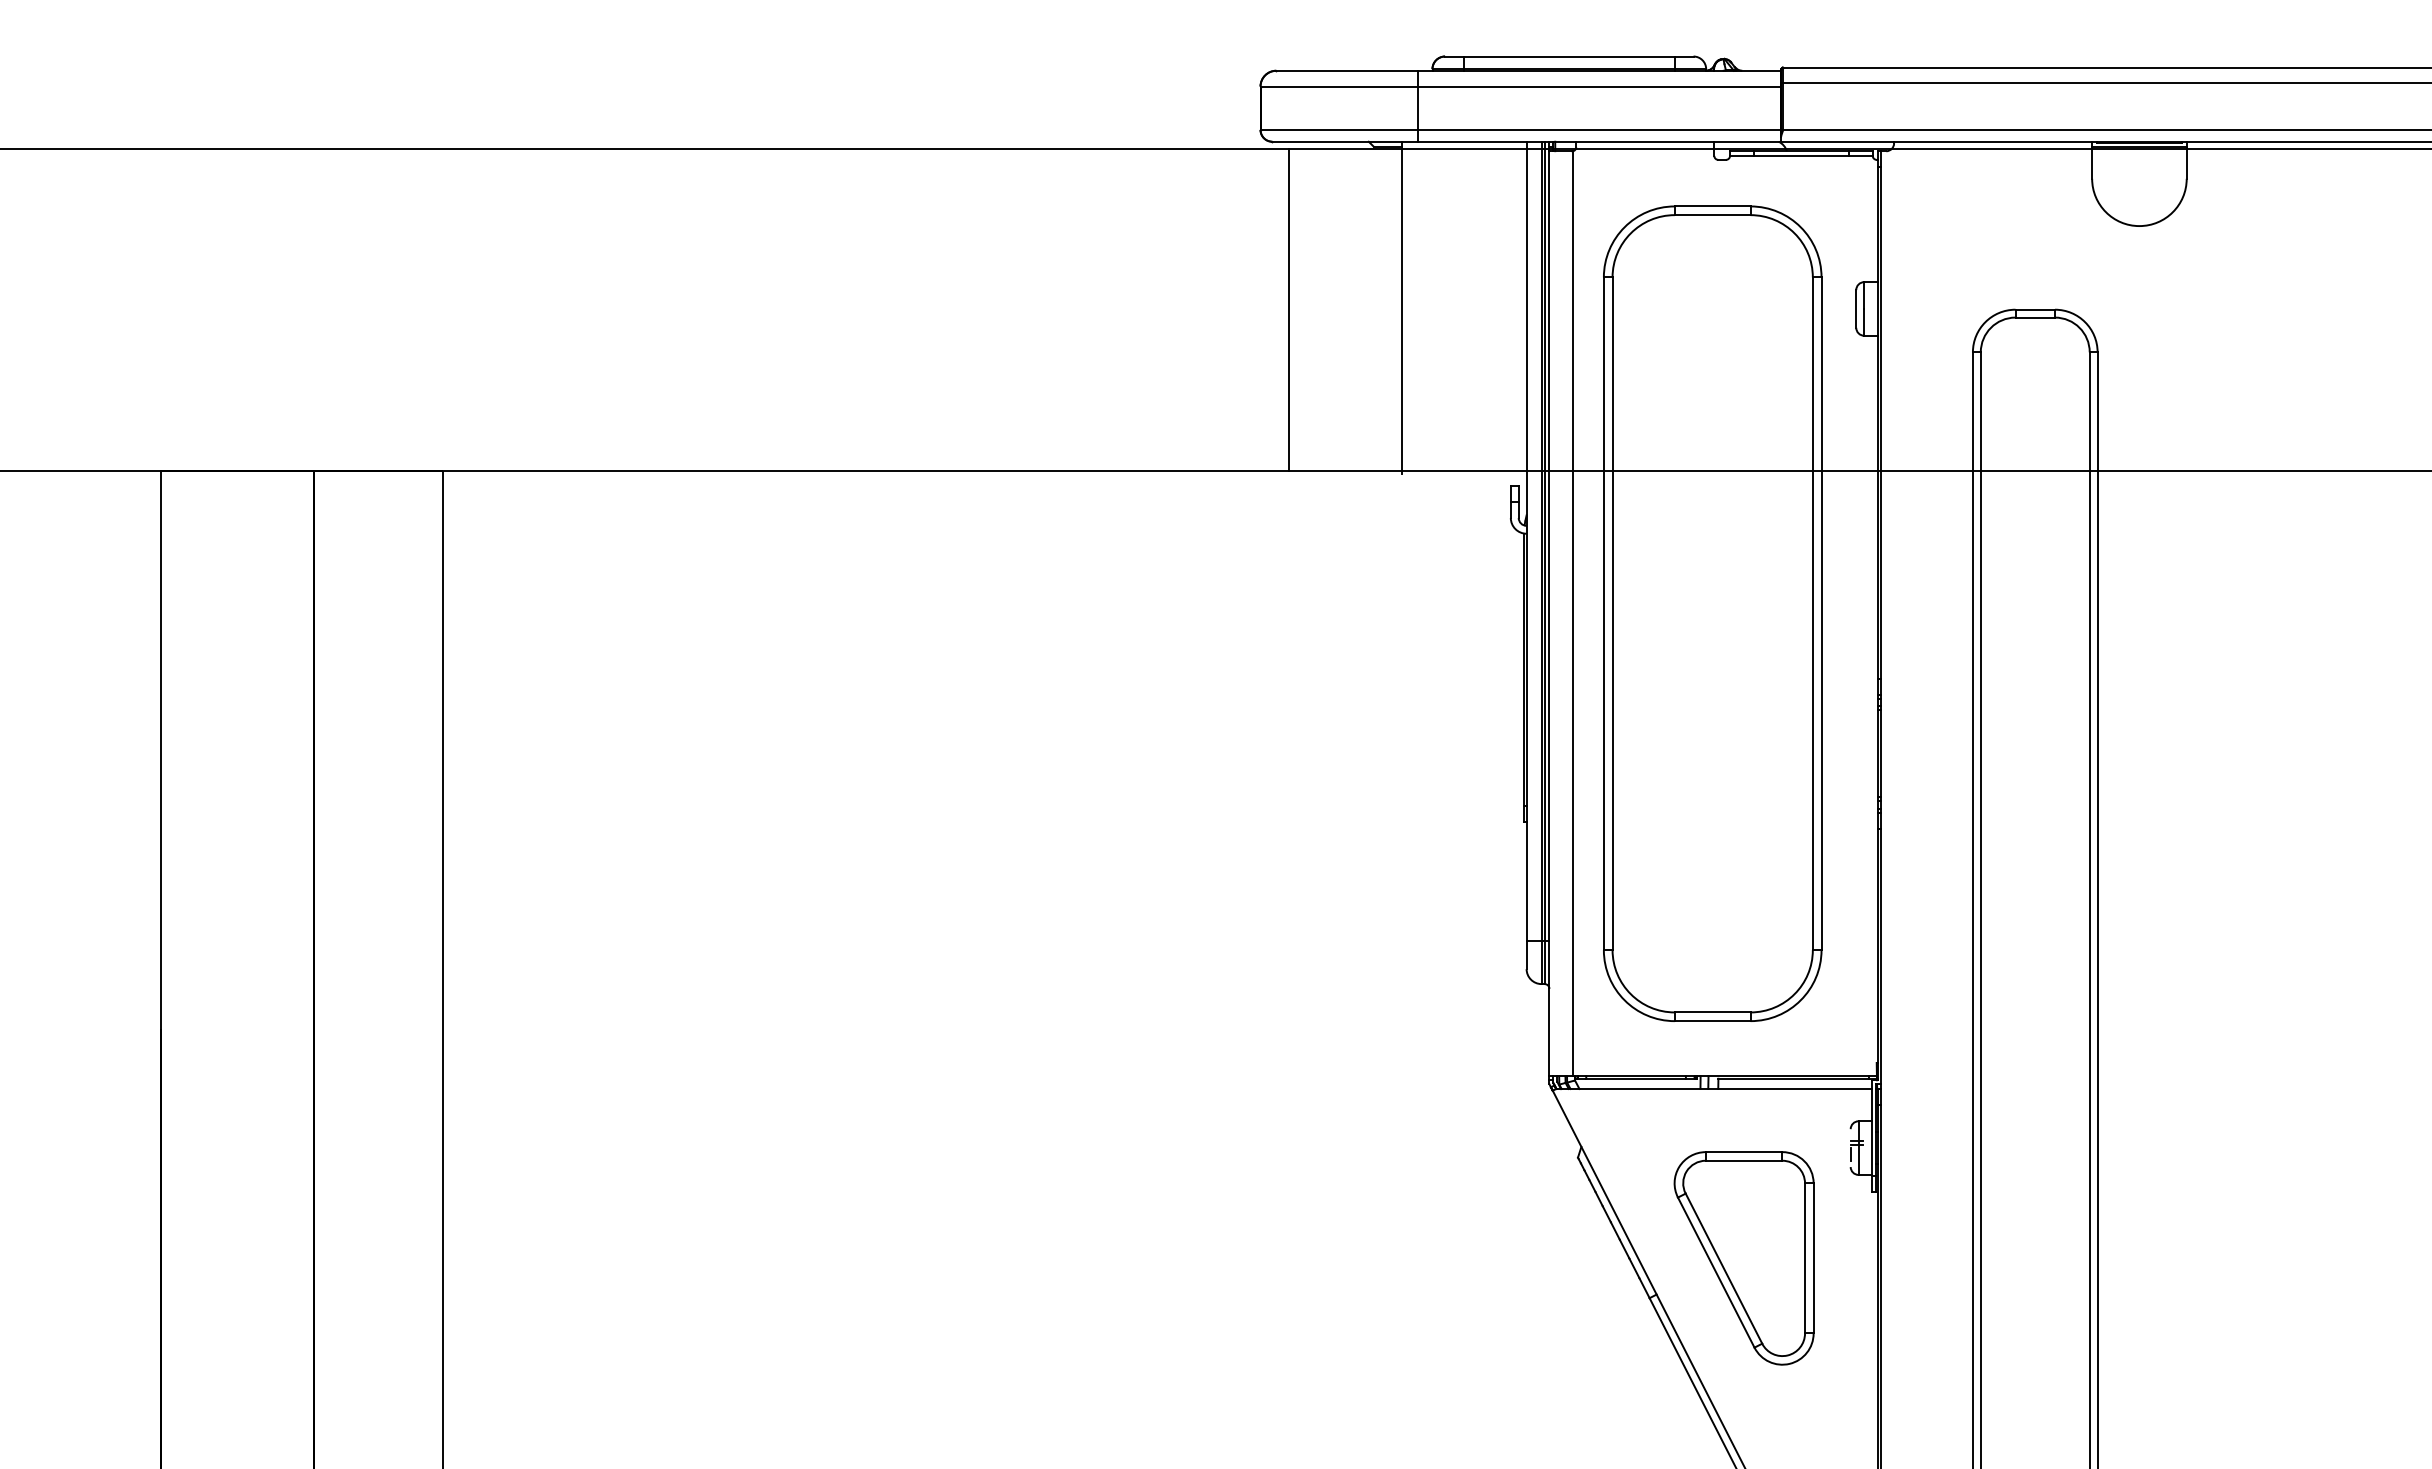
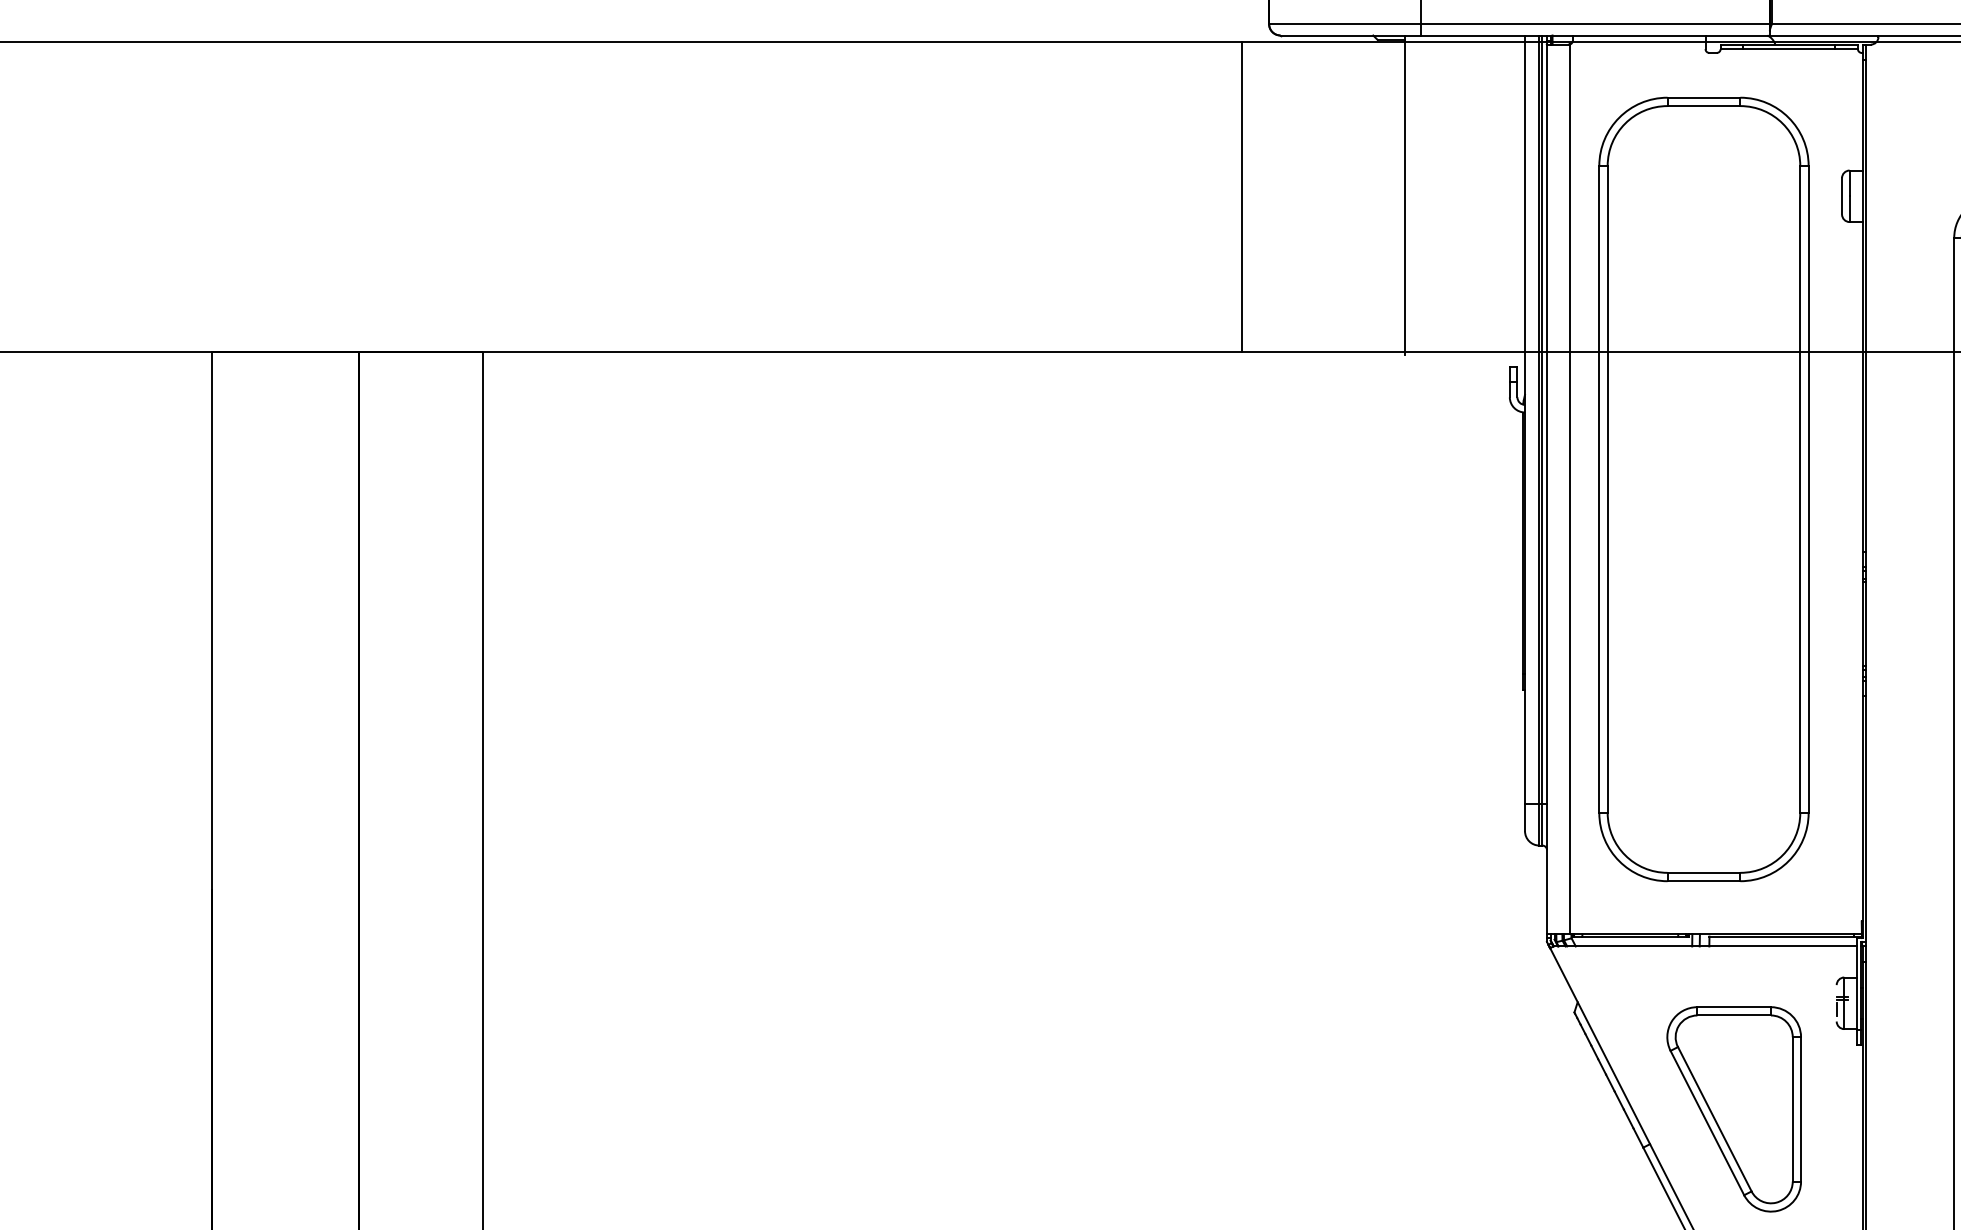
line: (1289, 309) -> (1242, 196), moved

